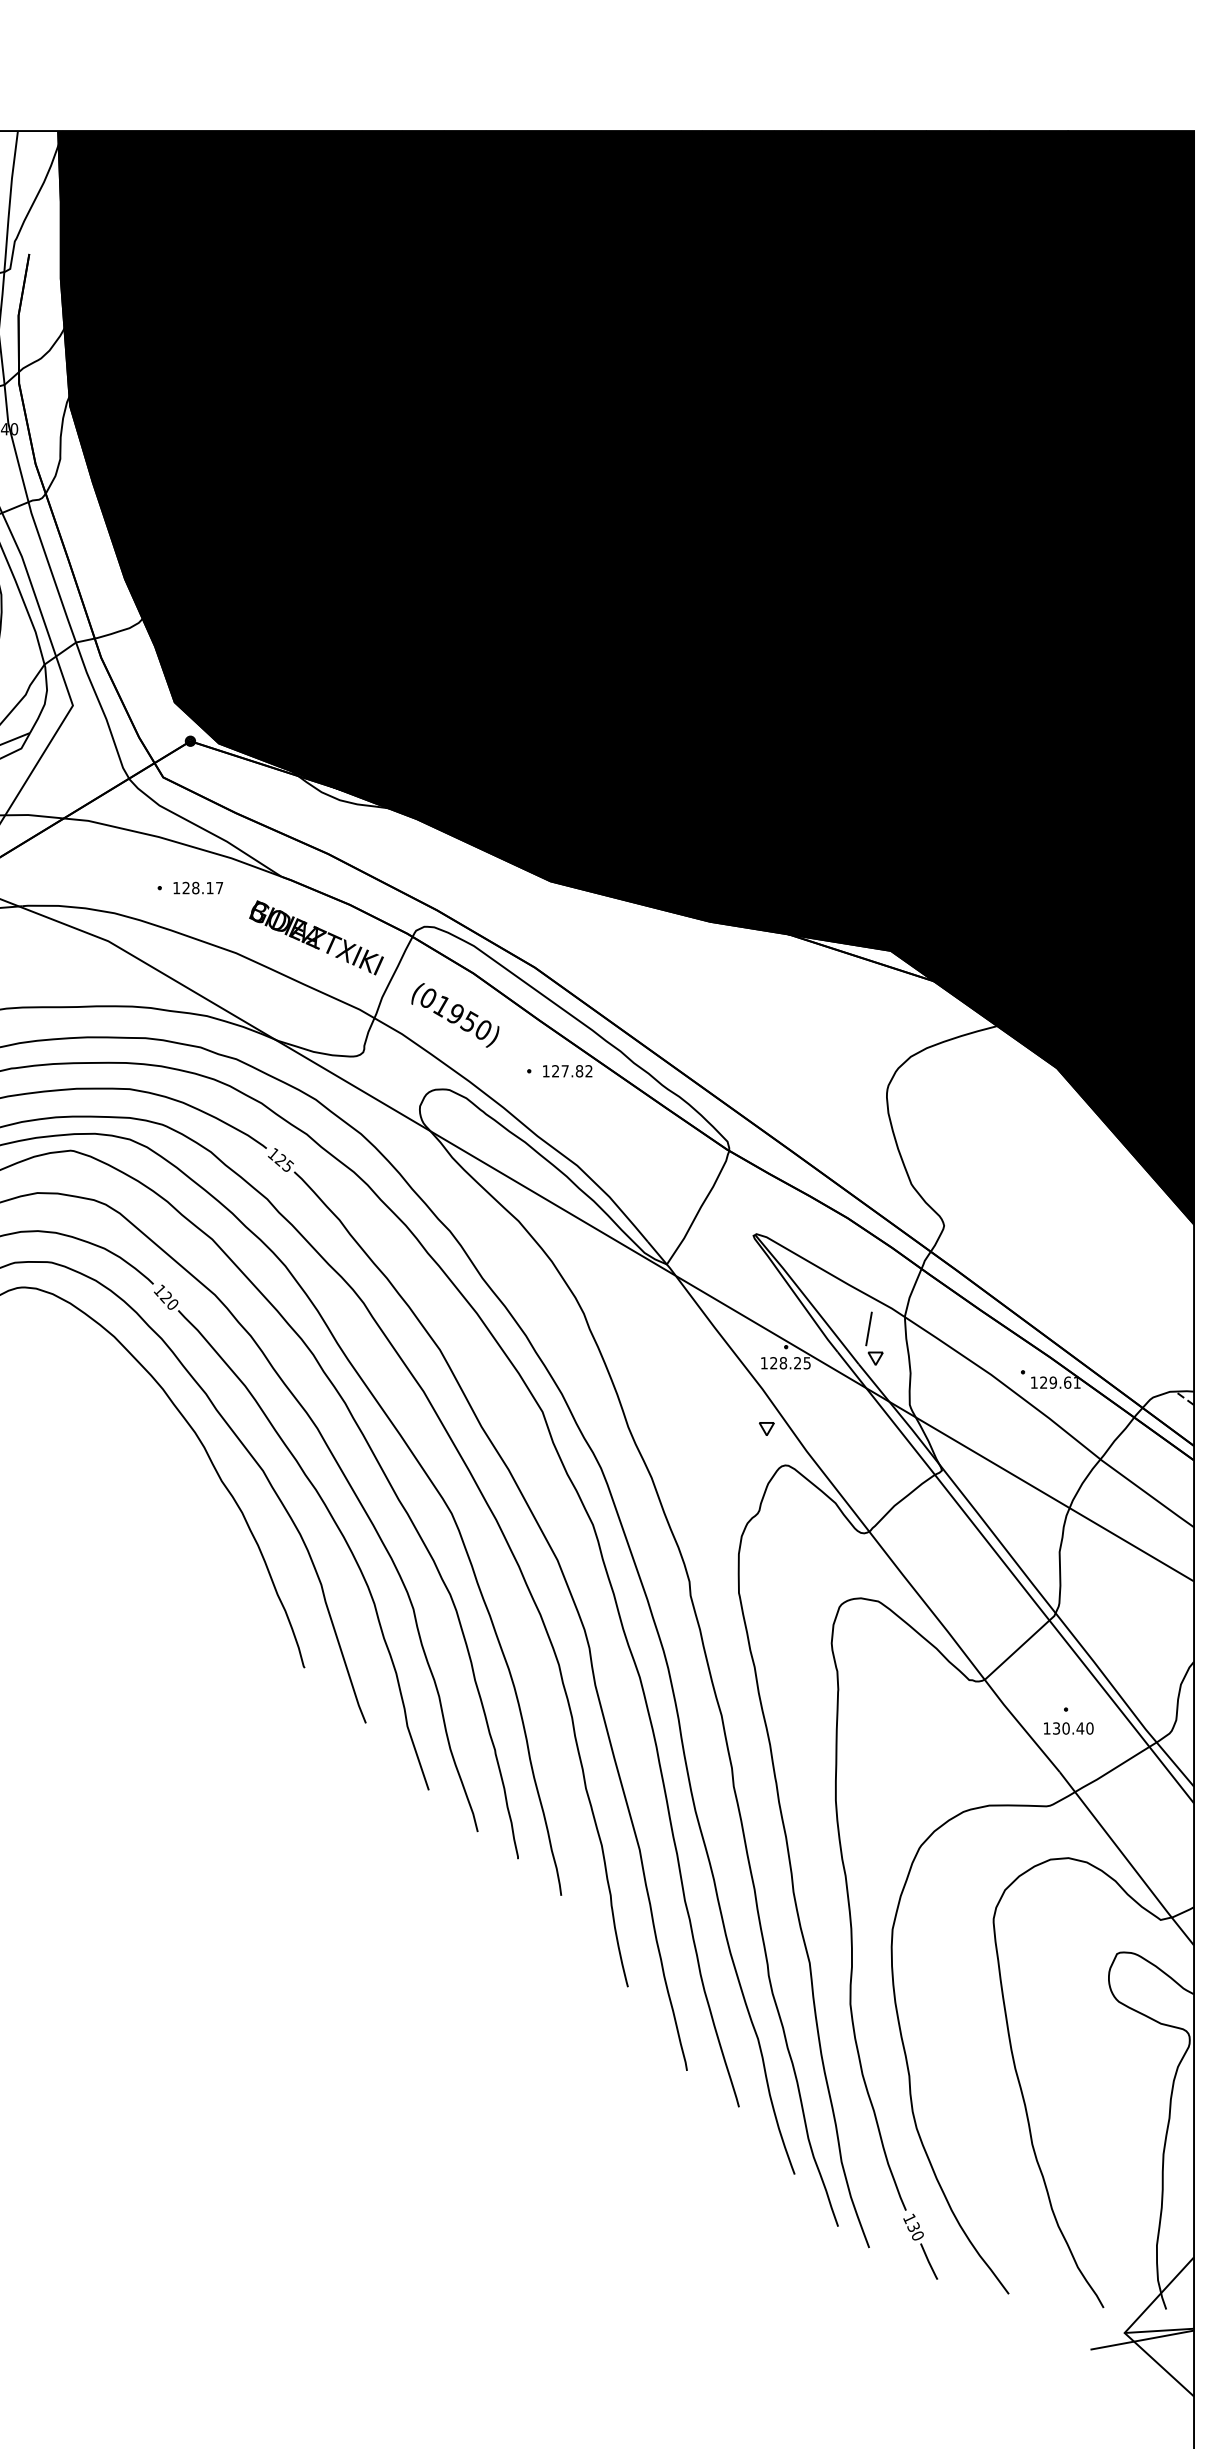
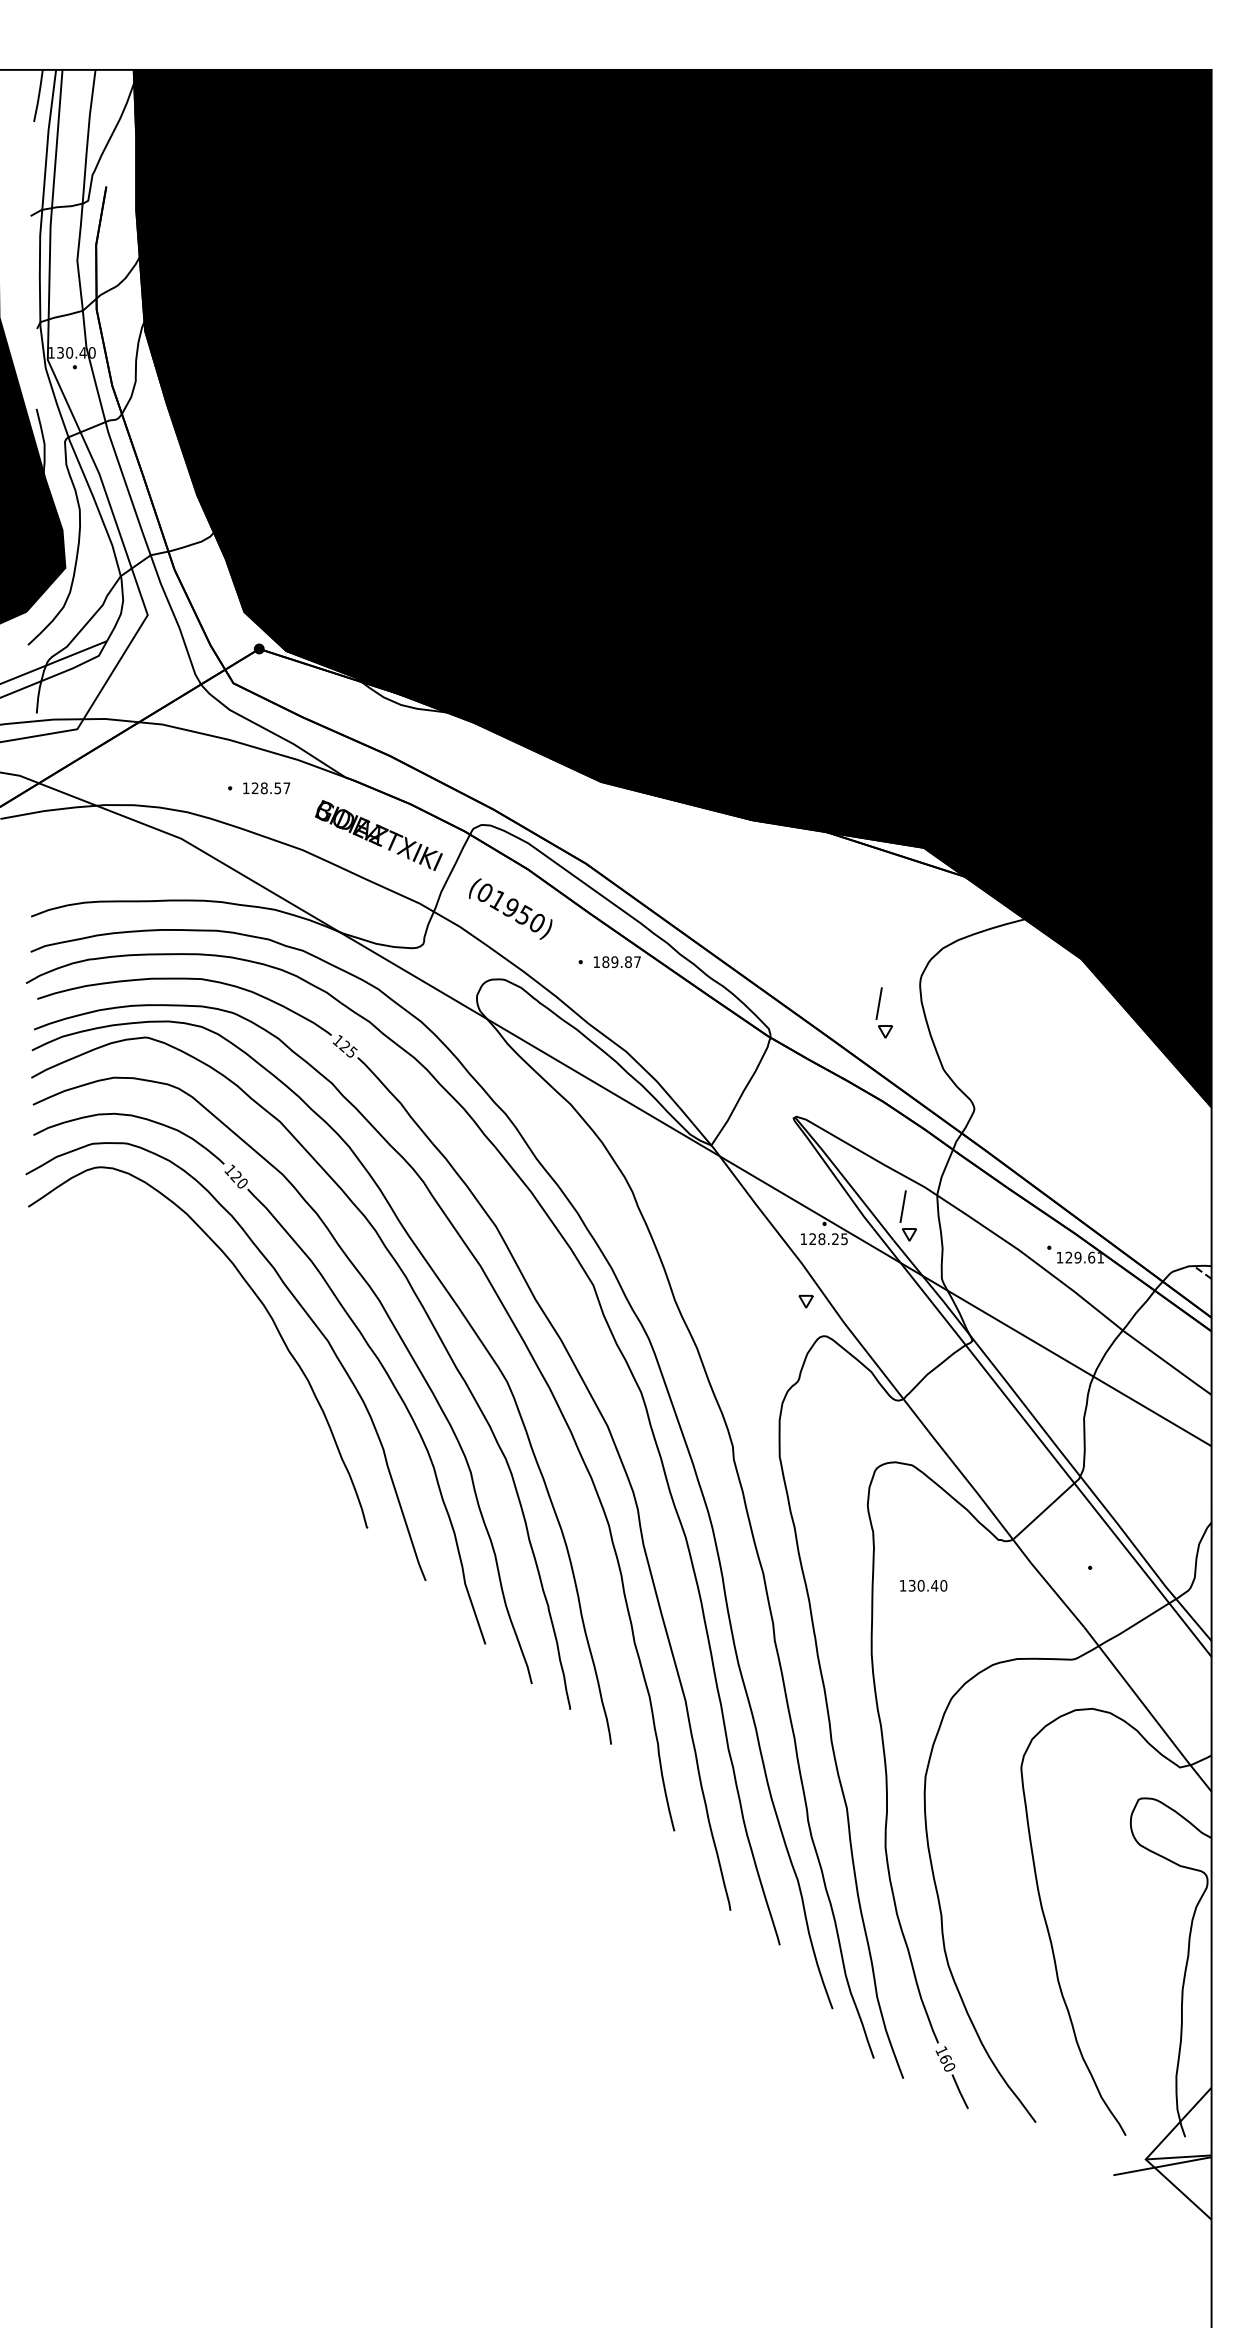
text: (209, 888) -> (277, 788), 128.17 -> 128.57
text: (572, 1071) -> (621, 962), 127.82 -> 189.87
part: (848, 1124) -> (883, 1012), added
text: (1068, 1728) -> (923, 1585), moved
text: (913, 2226) -> (945, 2058), 130 -> 160

